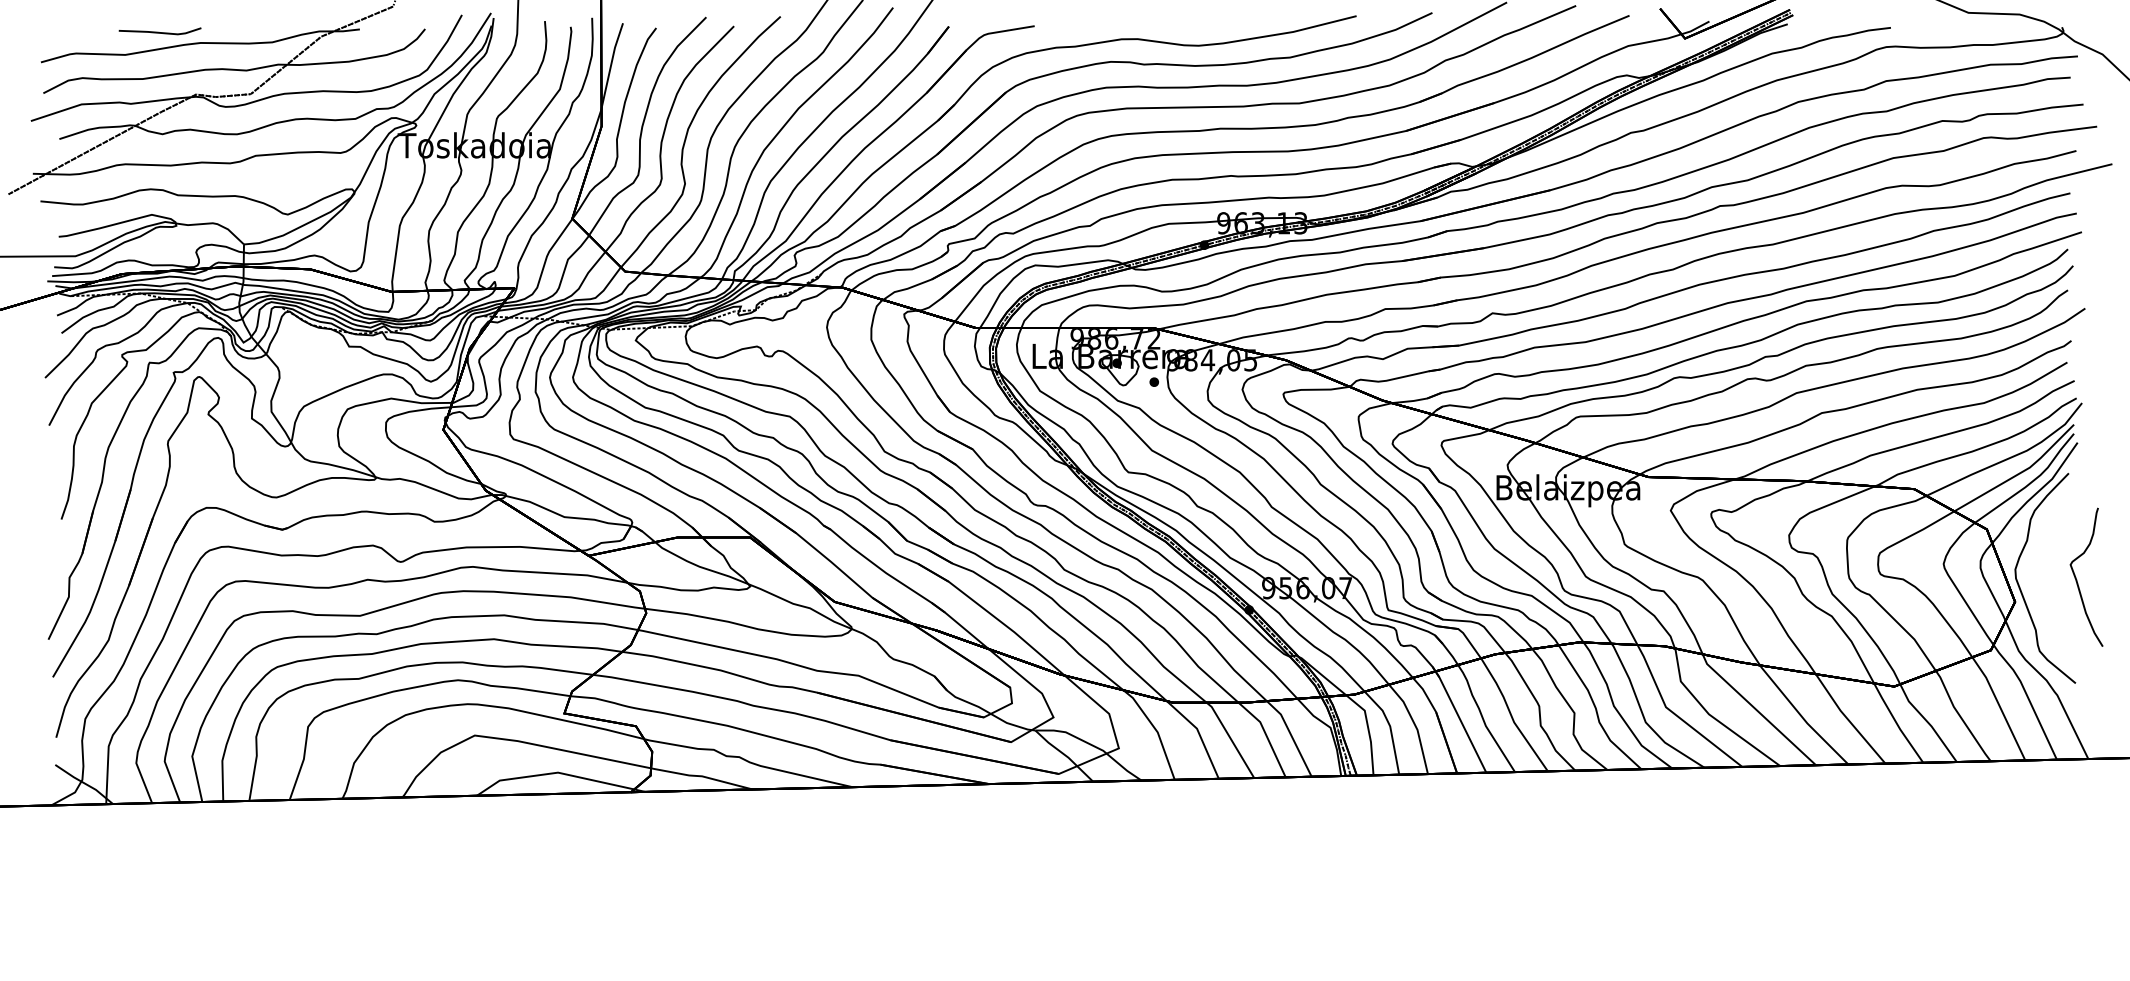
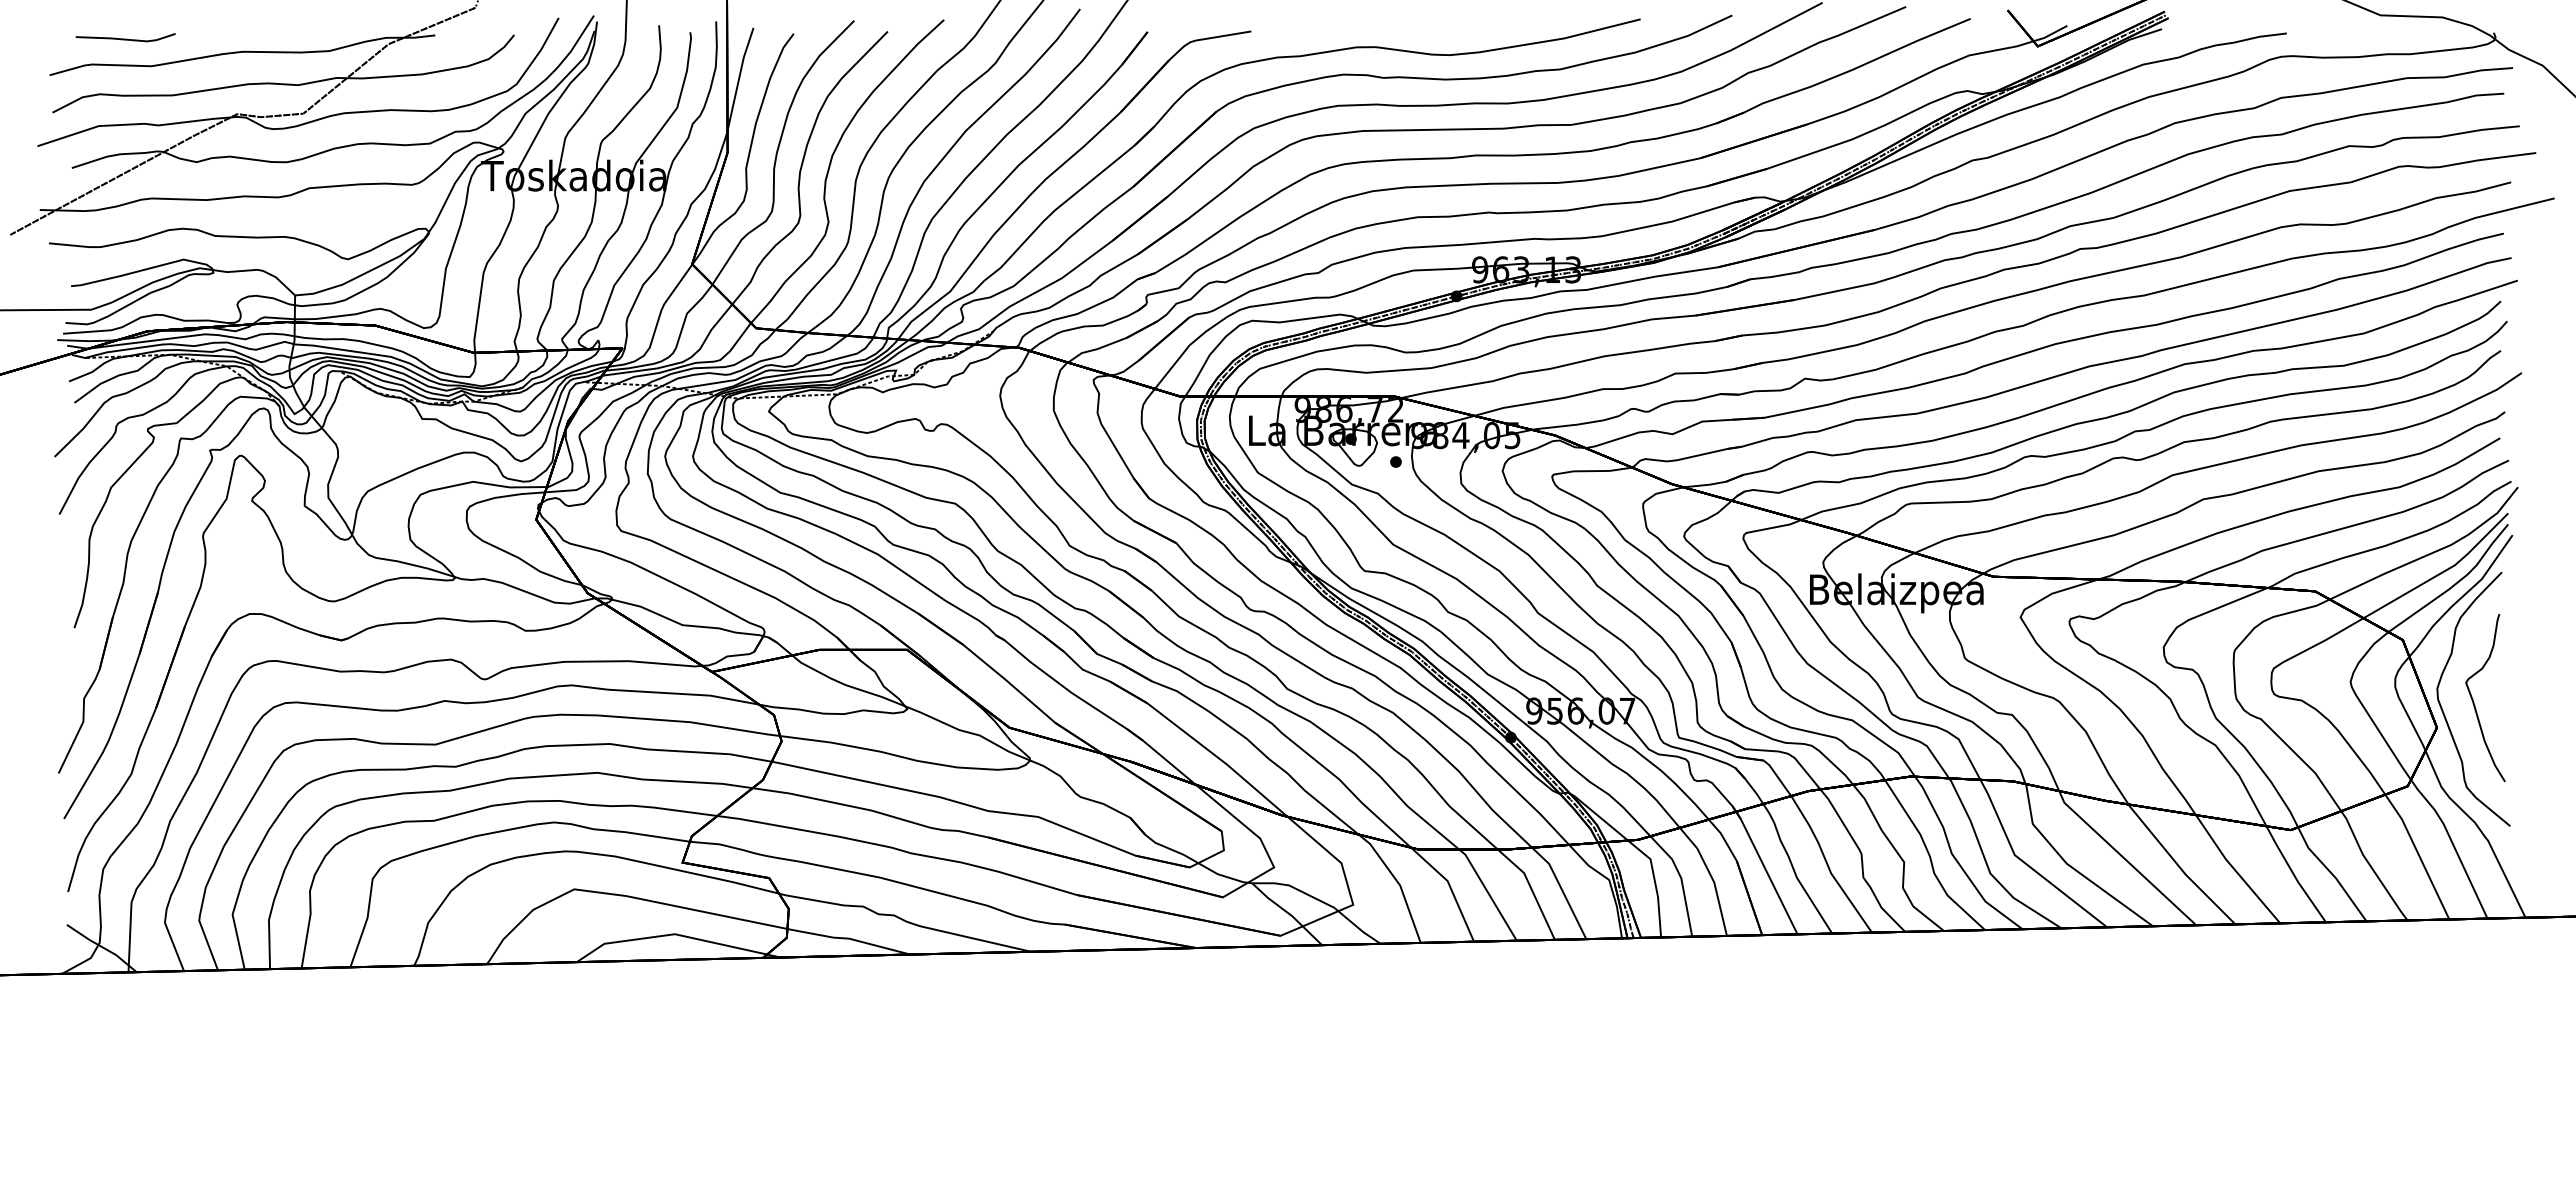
line: (159, 31) -> (125, 38), moved
curve: (2077, 581) -> (2474, 702), moved

